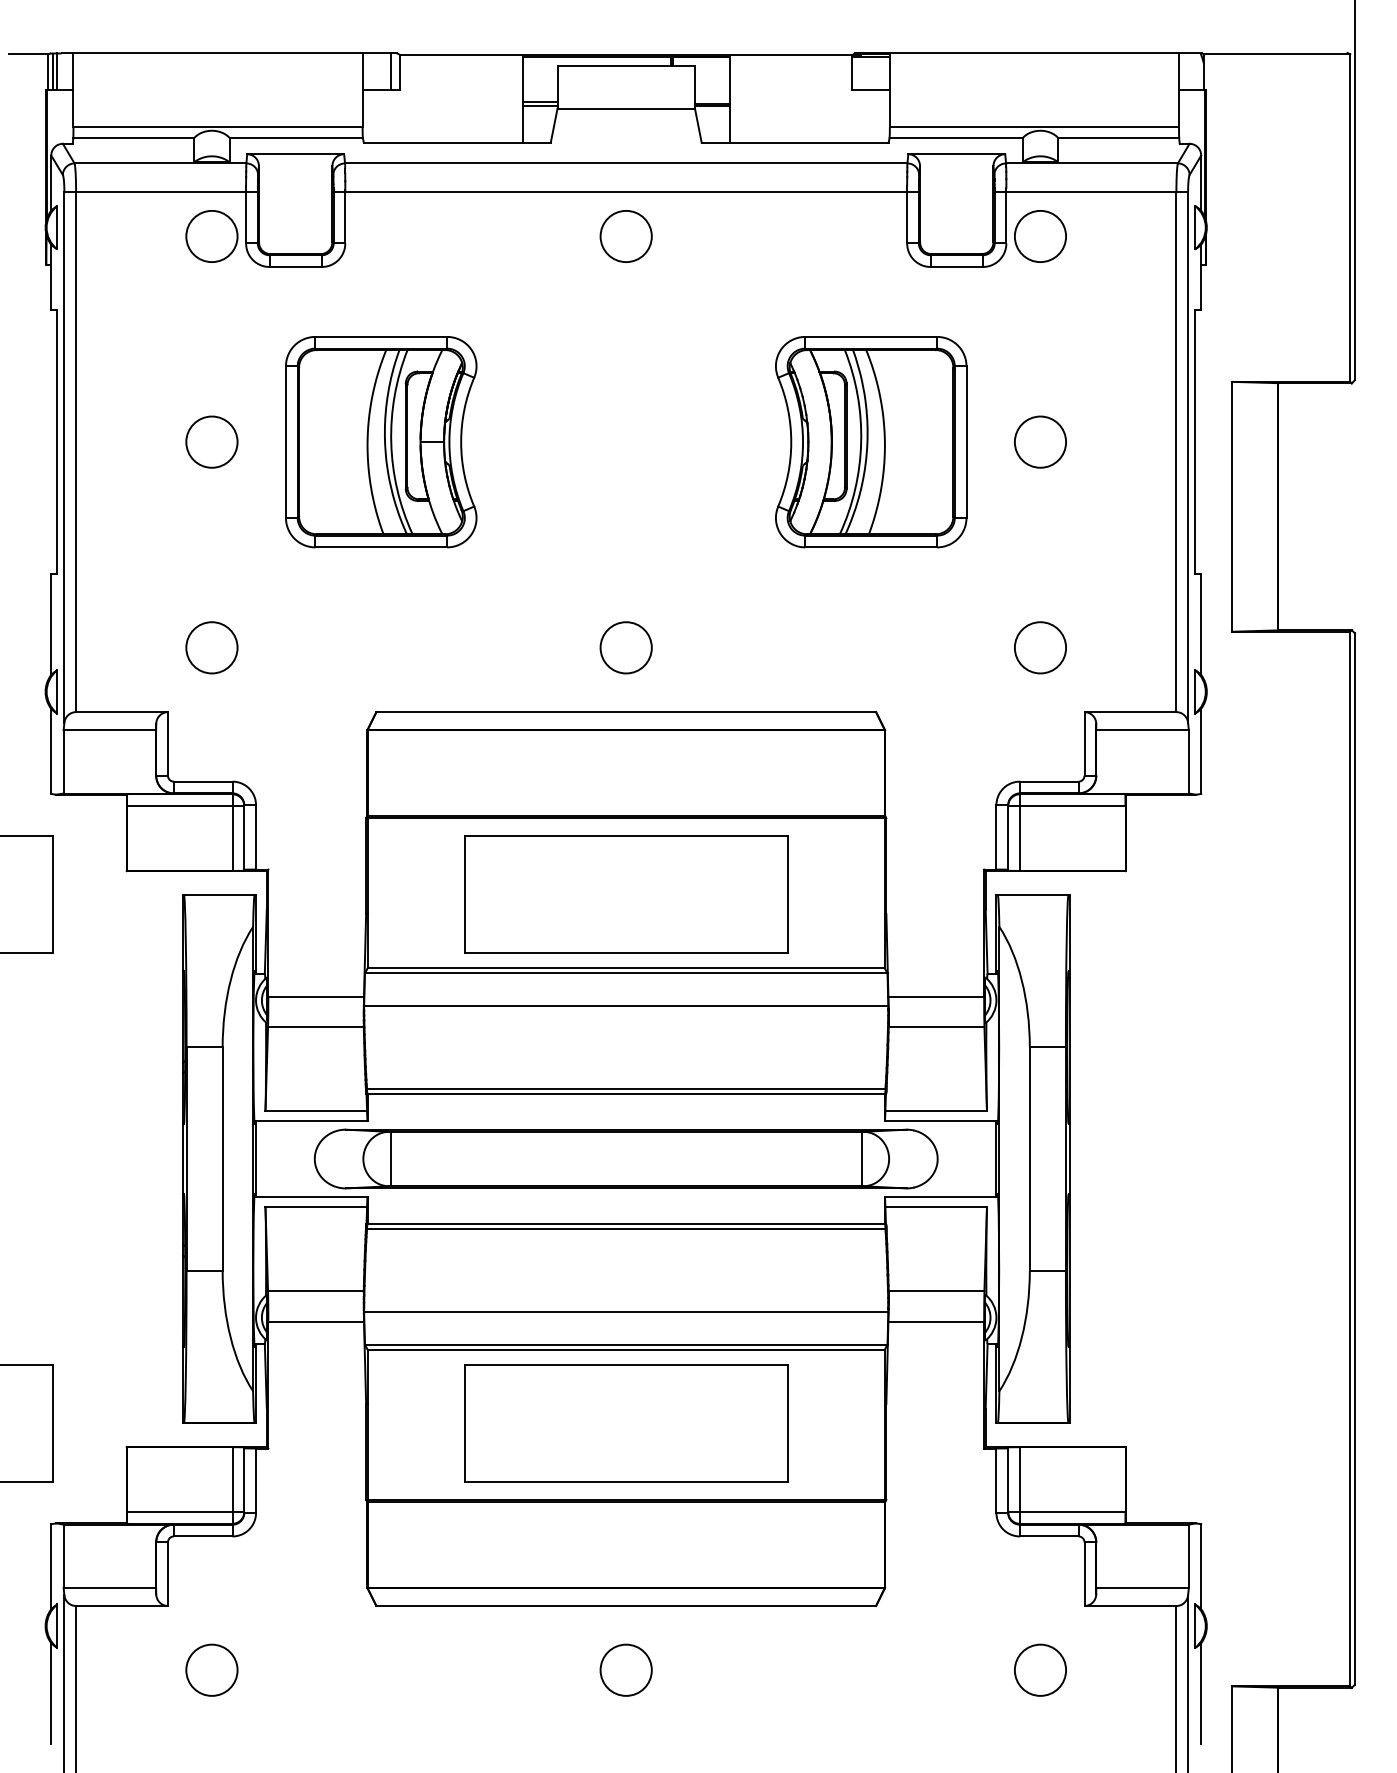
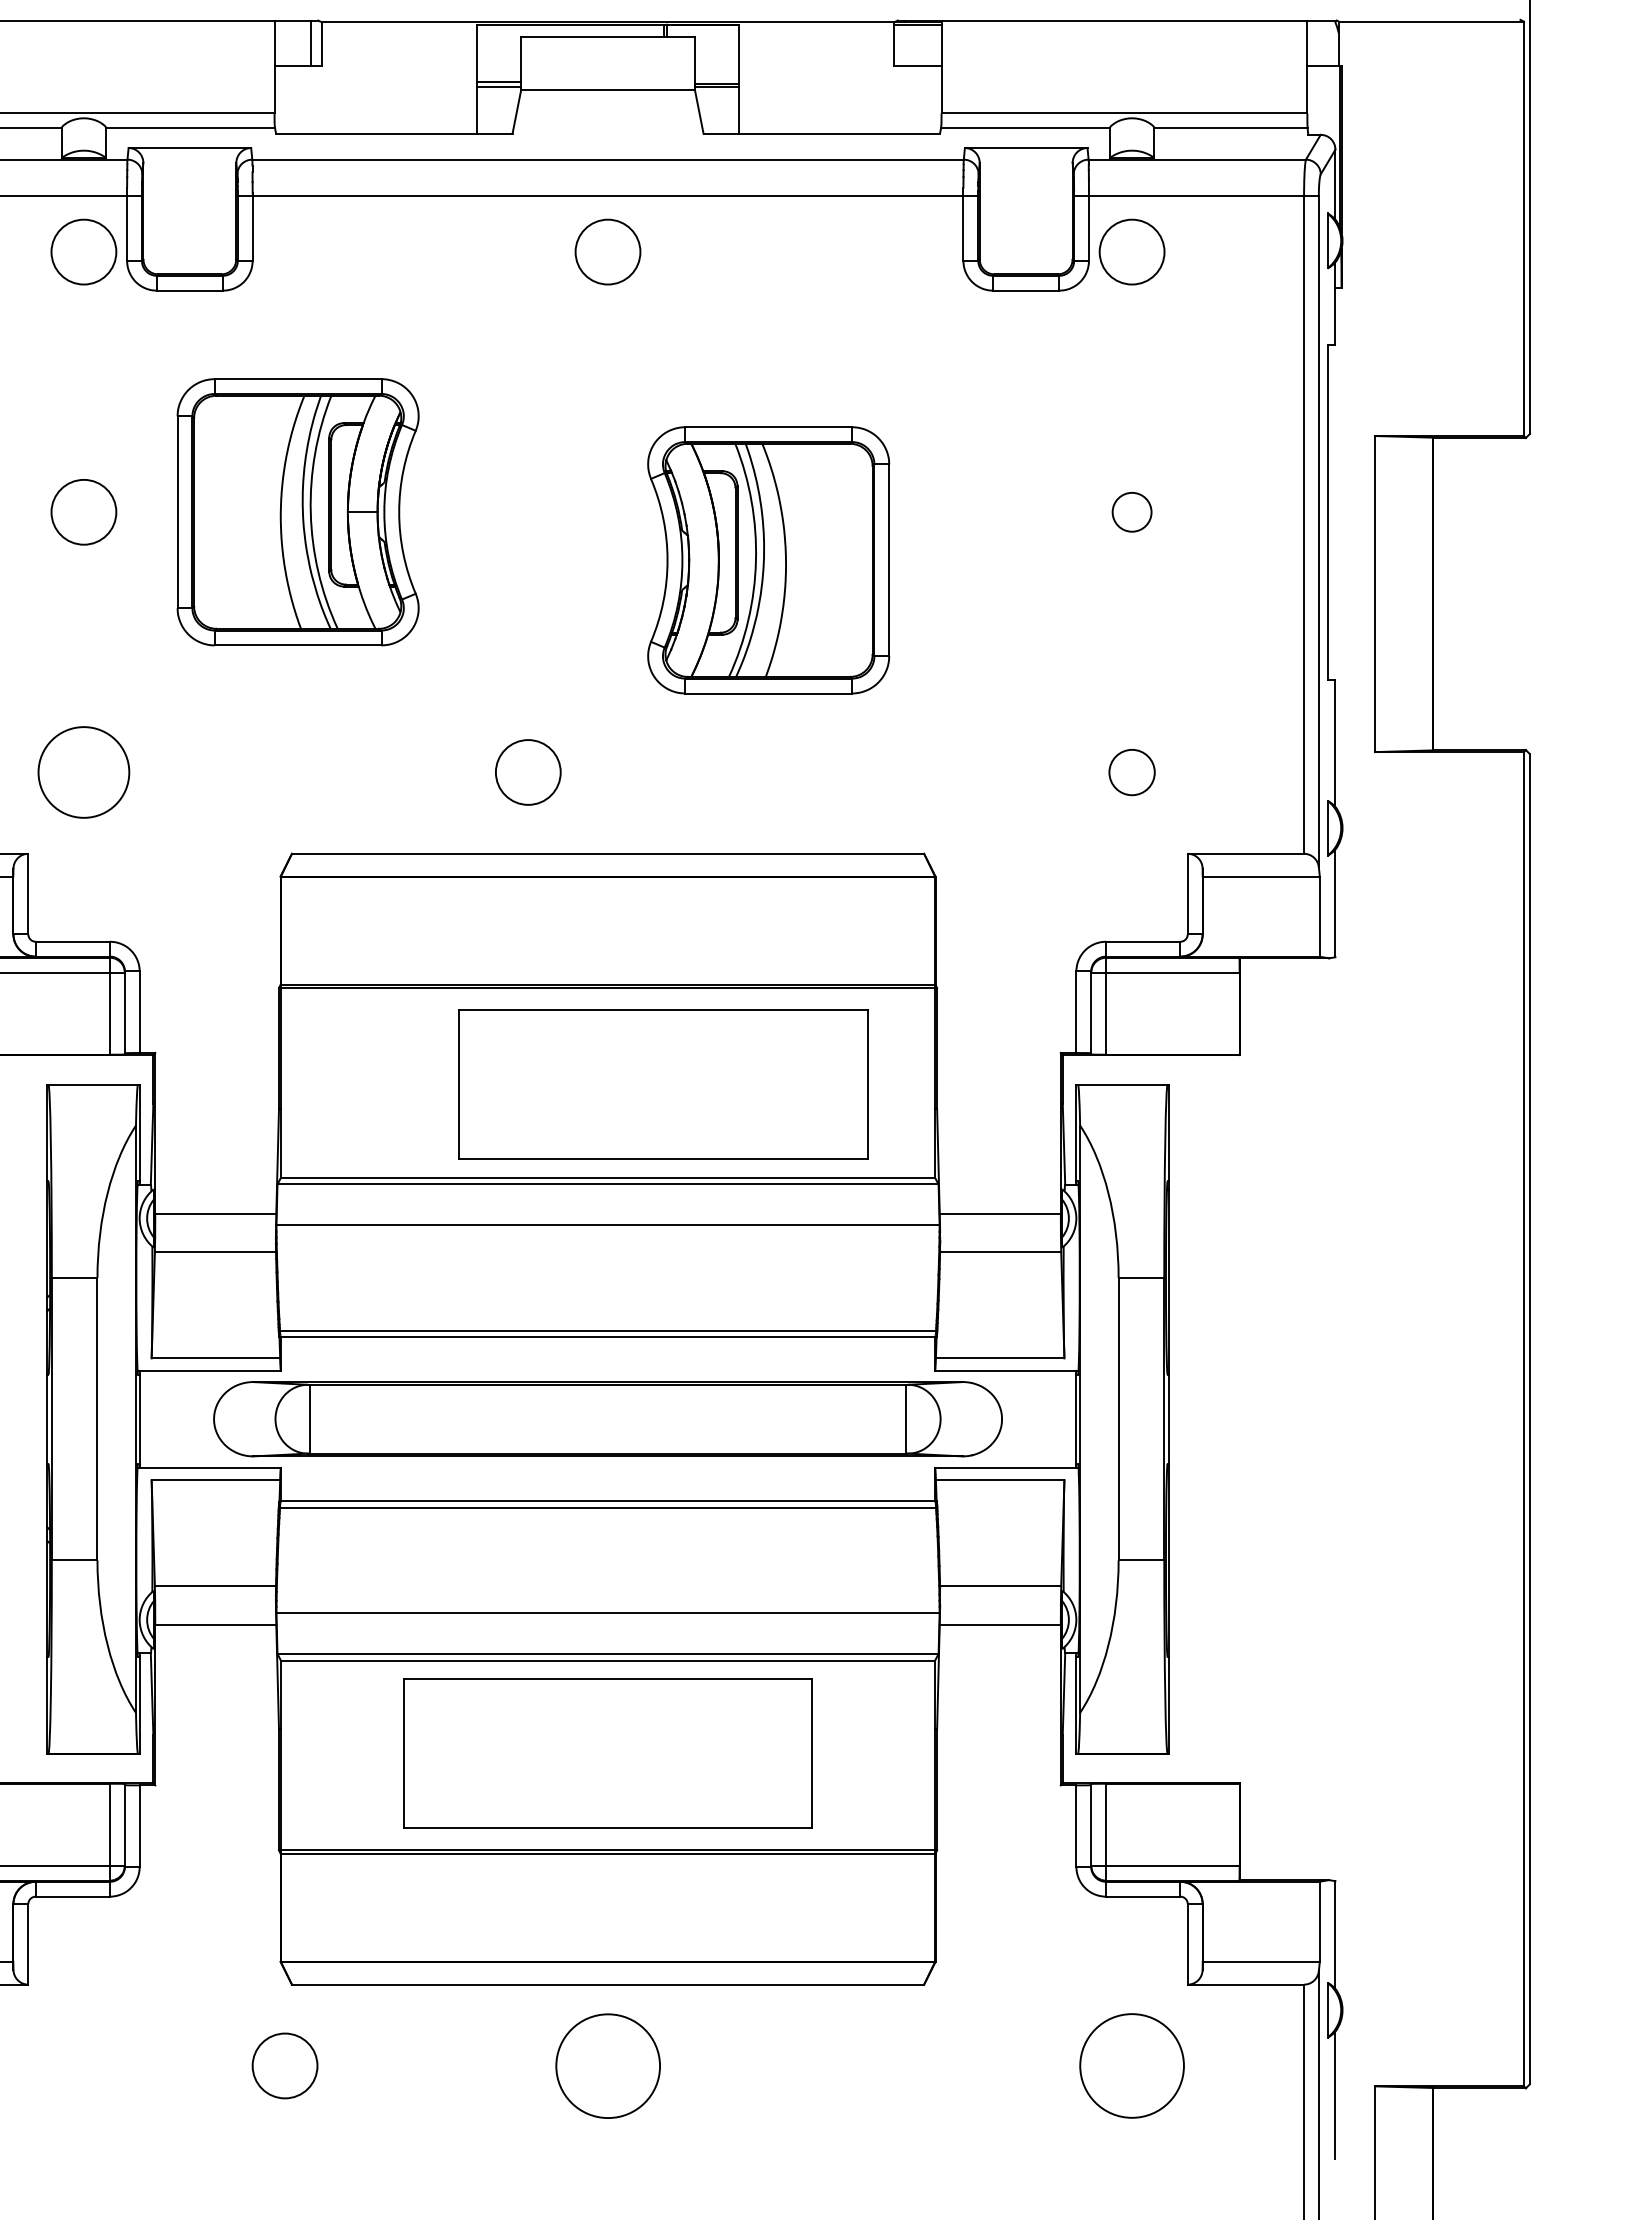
circle: (1040, 441) -> (1132, 511), size x0.6
part: (871, 442) -> (769, 560), moved
circle: (211, 647) -> (83, 772), size x1.4
circle: (625, 647) -> (527, 772), moved
circle: (1040, 647) -> (1132, 772), size x0.7
part: (626, 894) -> (664, 1084), moved
circle: (211, 1669) -> (284, 2064), moved
circle: (625, 1669) -> (607, 2064), size x1.6
circle: (1040, 1669) -> (1132, 2064), size x1.6

